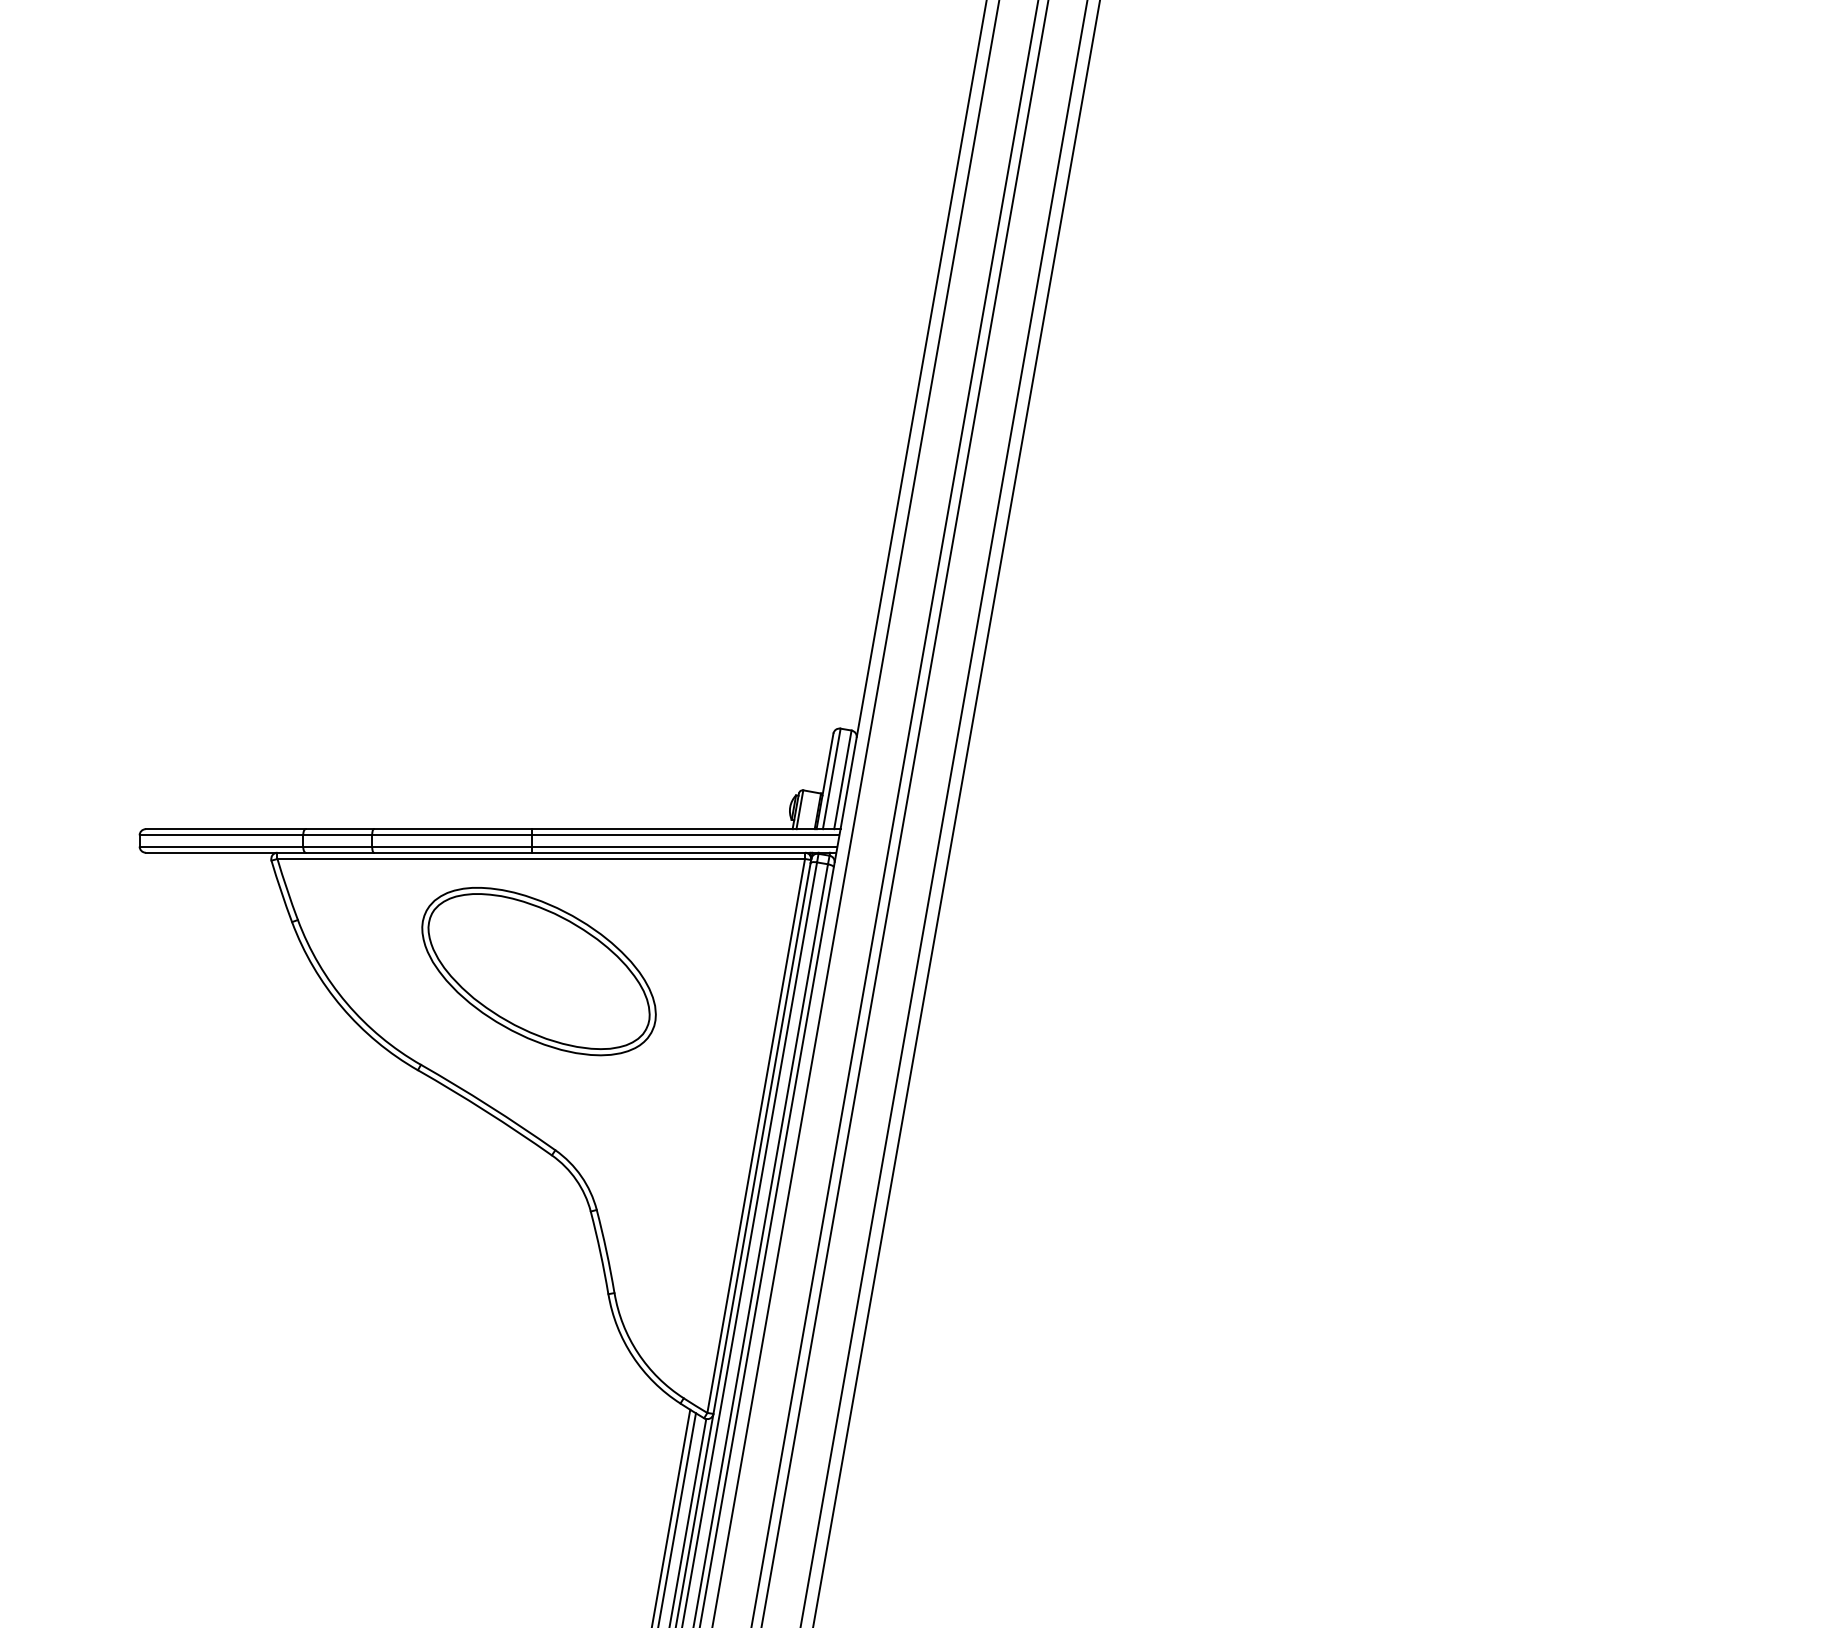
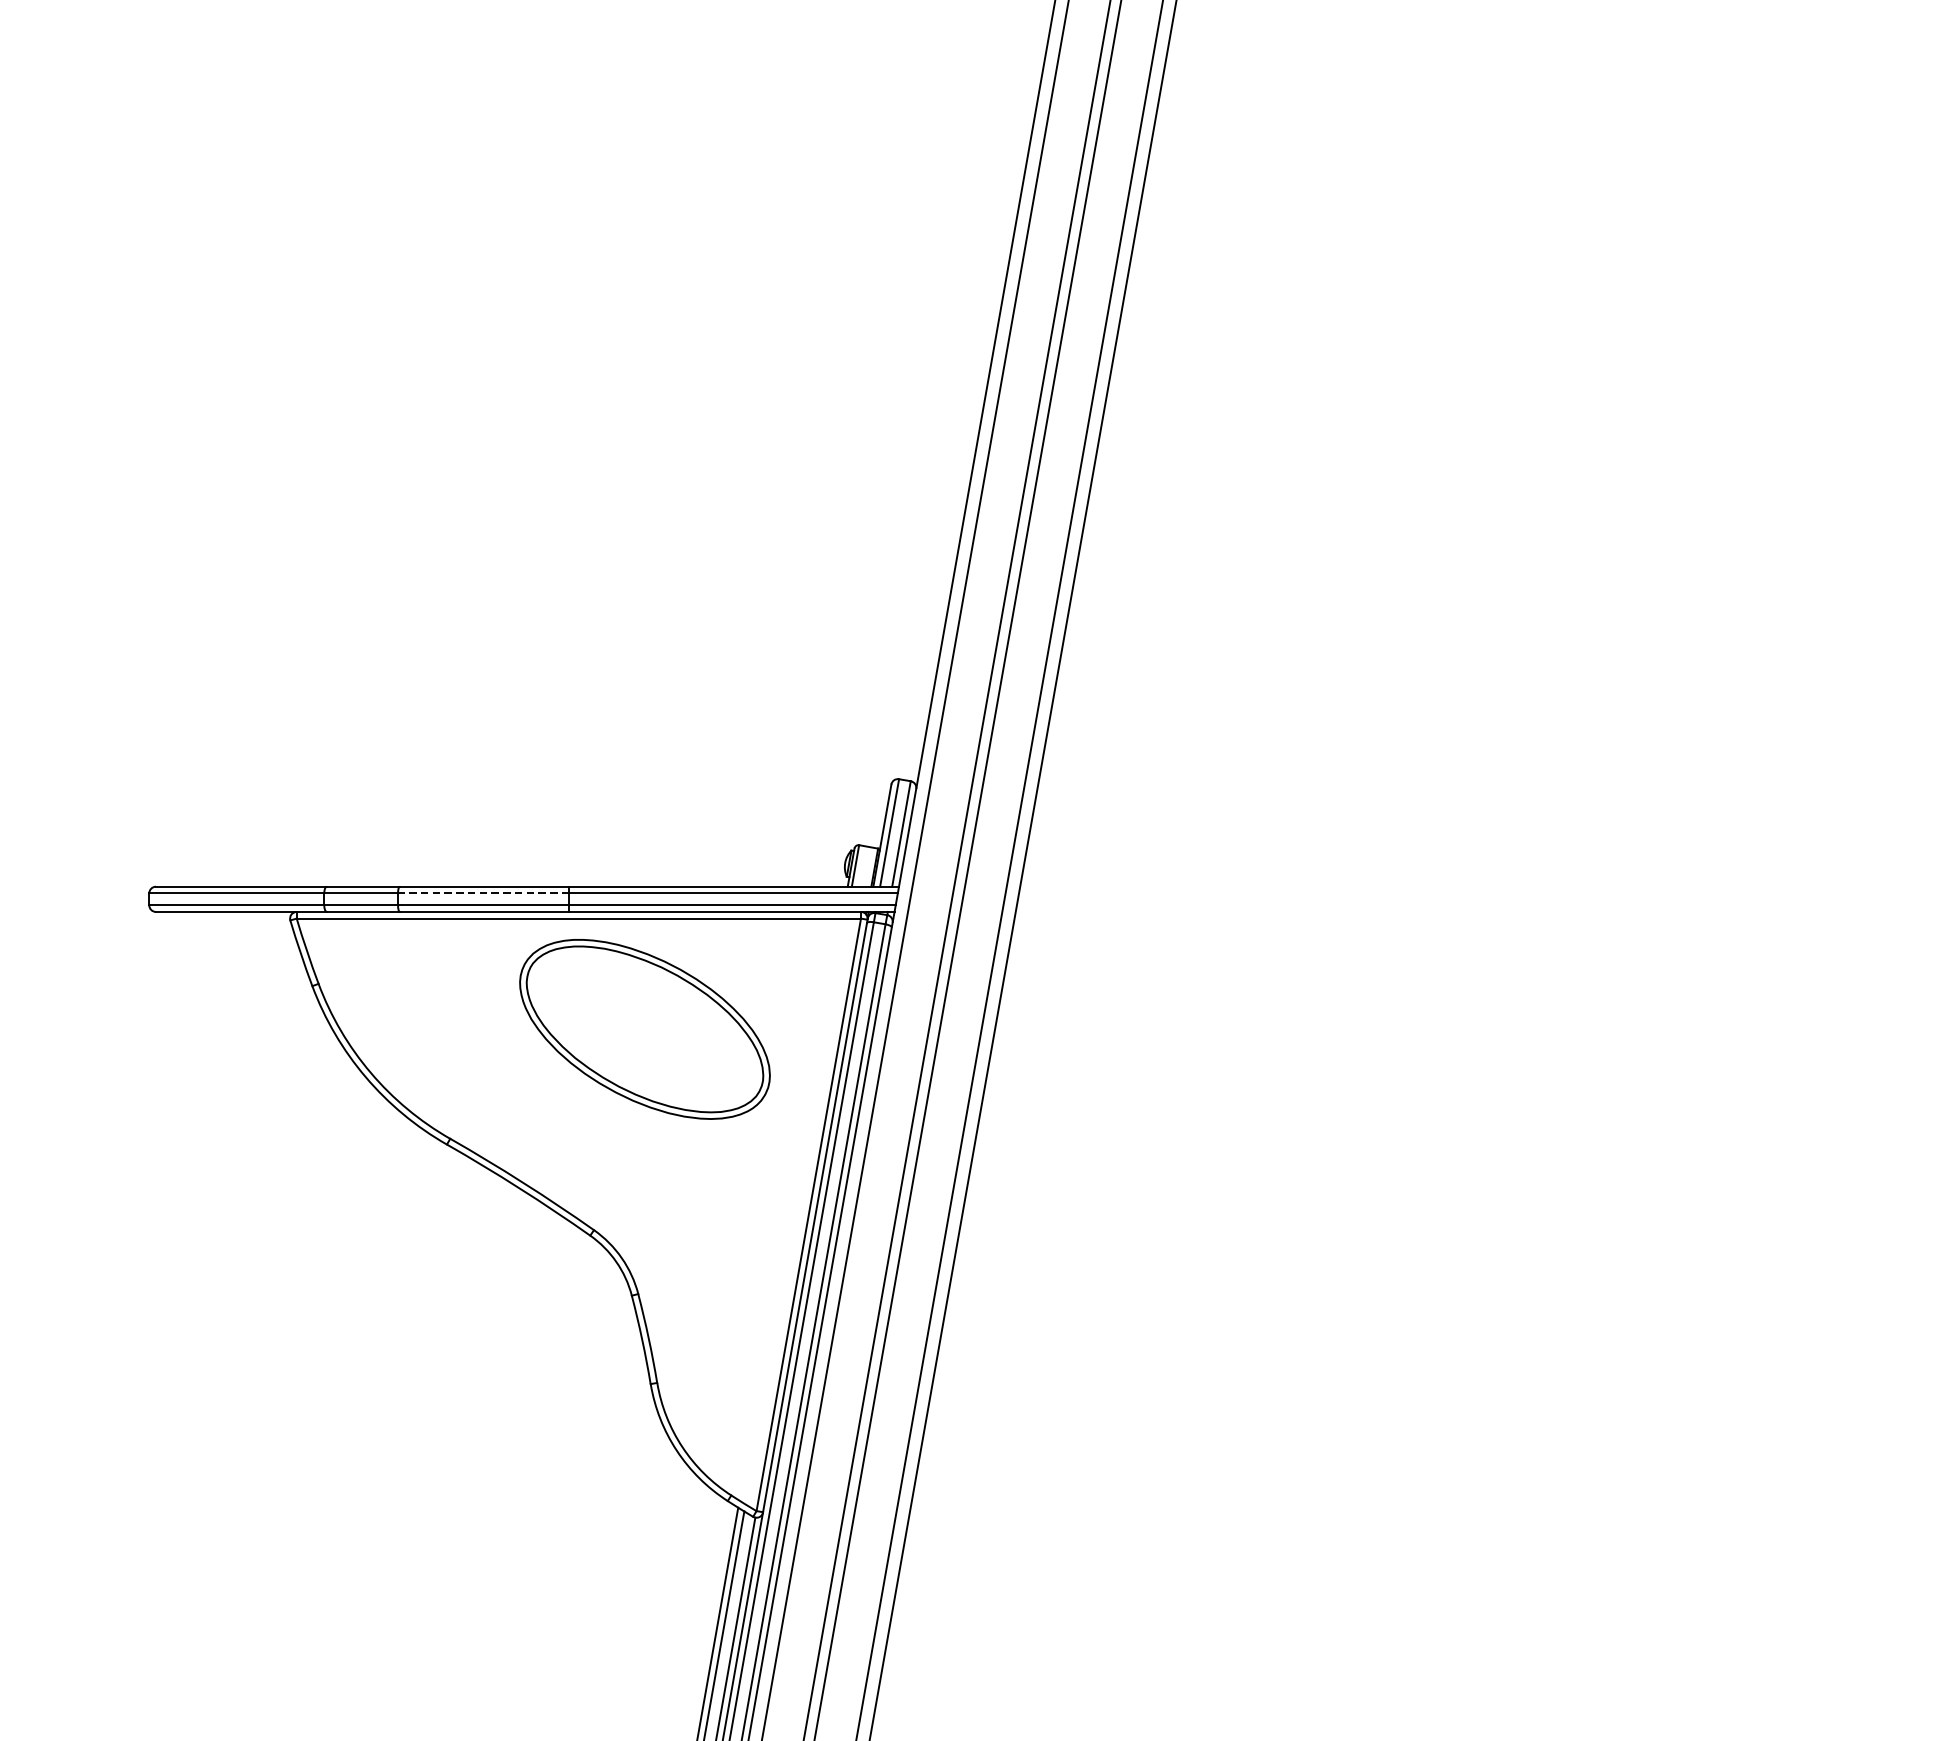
line: (451, 835) -> (482, 893), solid -> dashed
part: (538, 971) -> (644, 1029), moved

